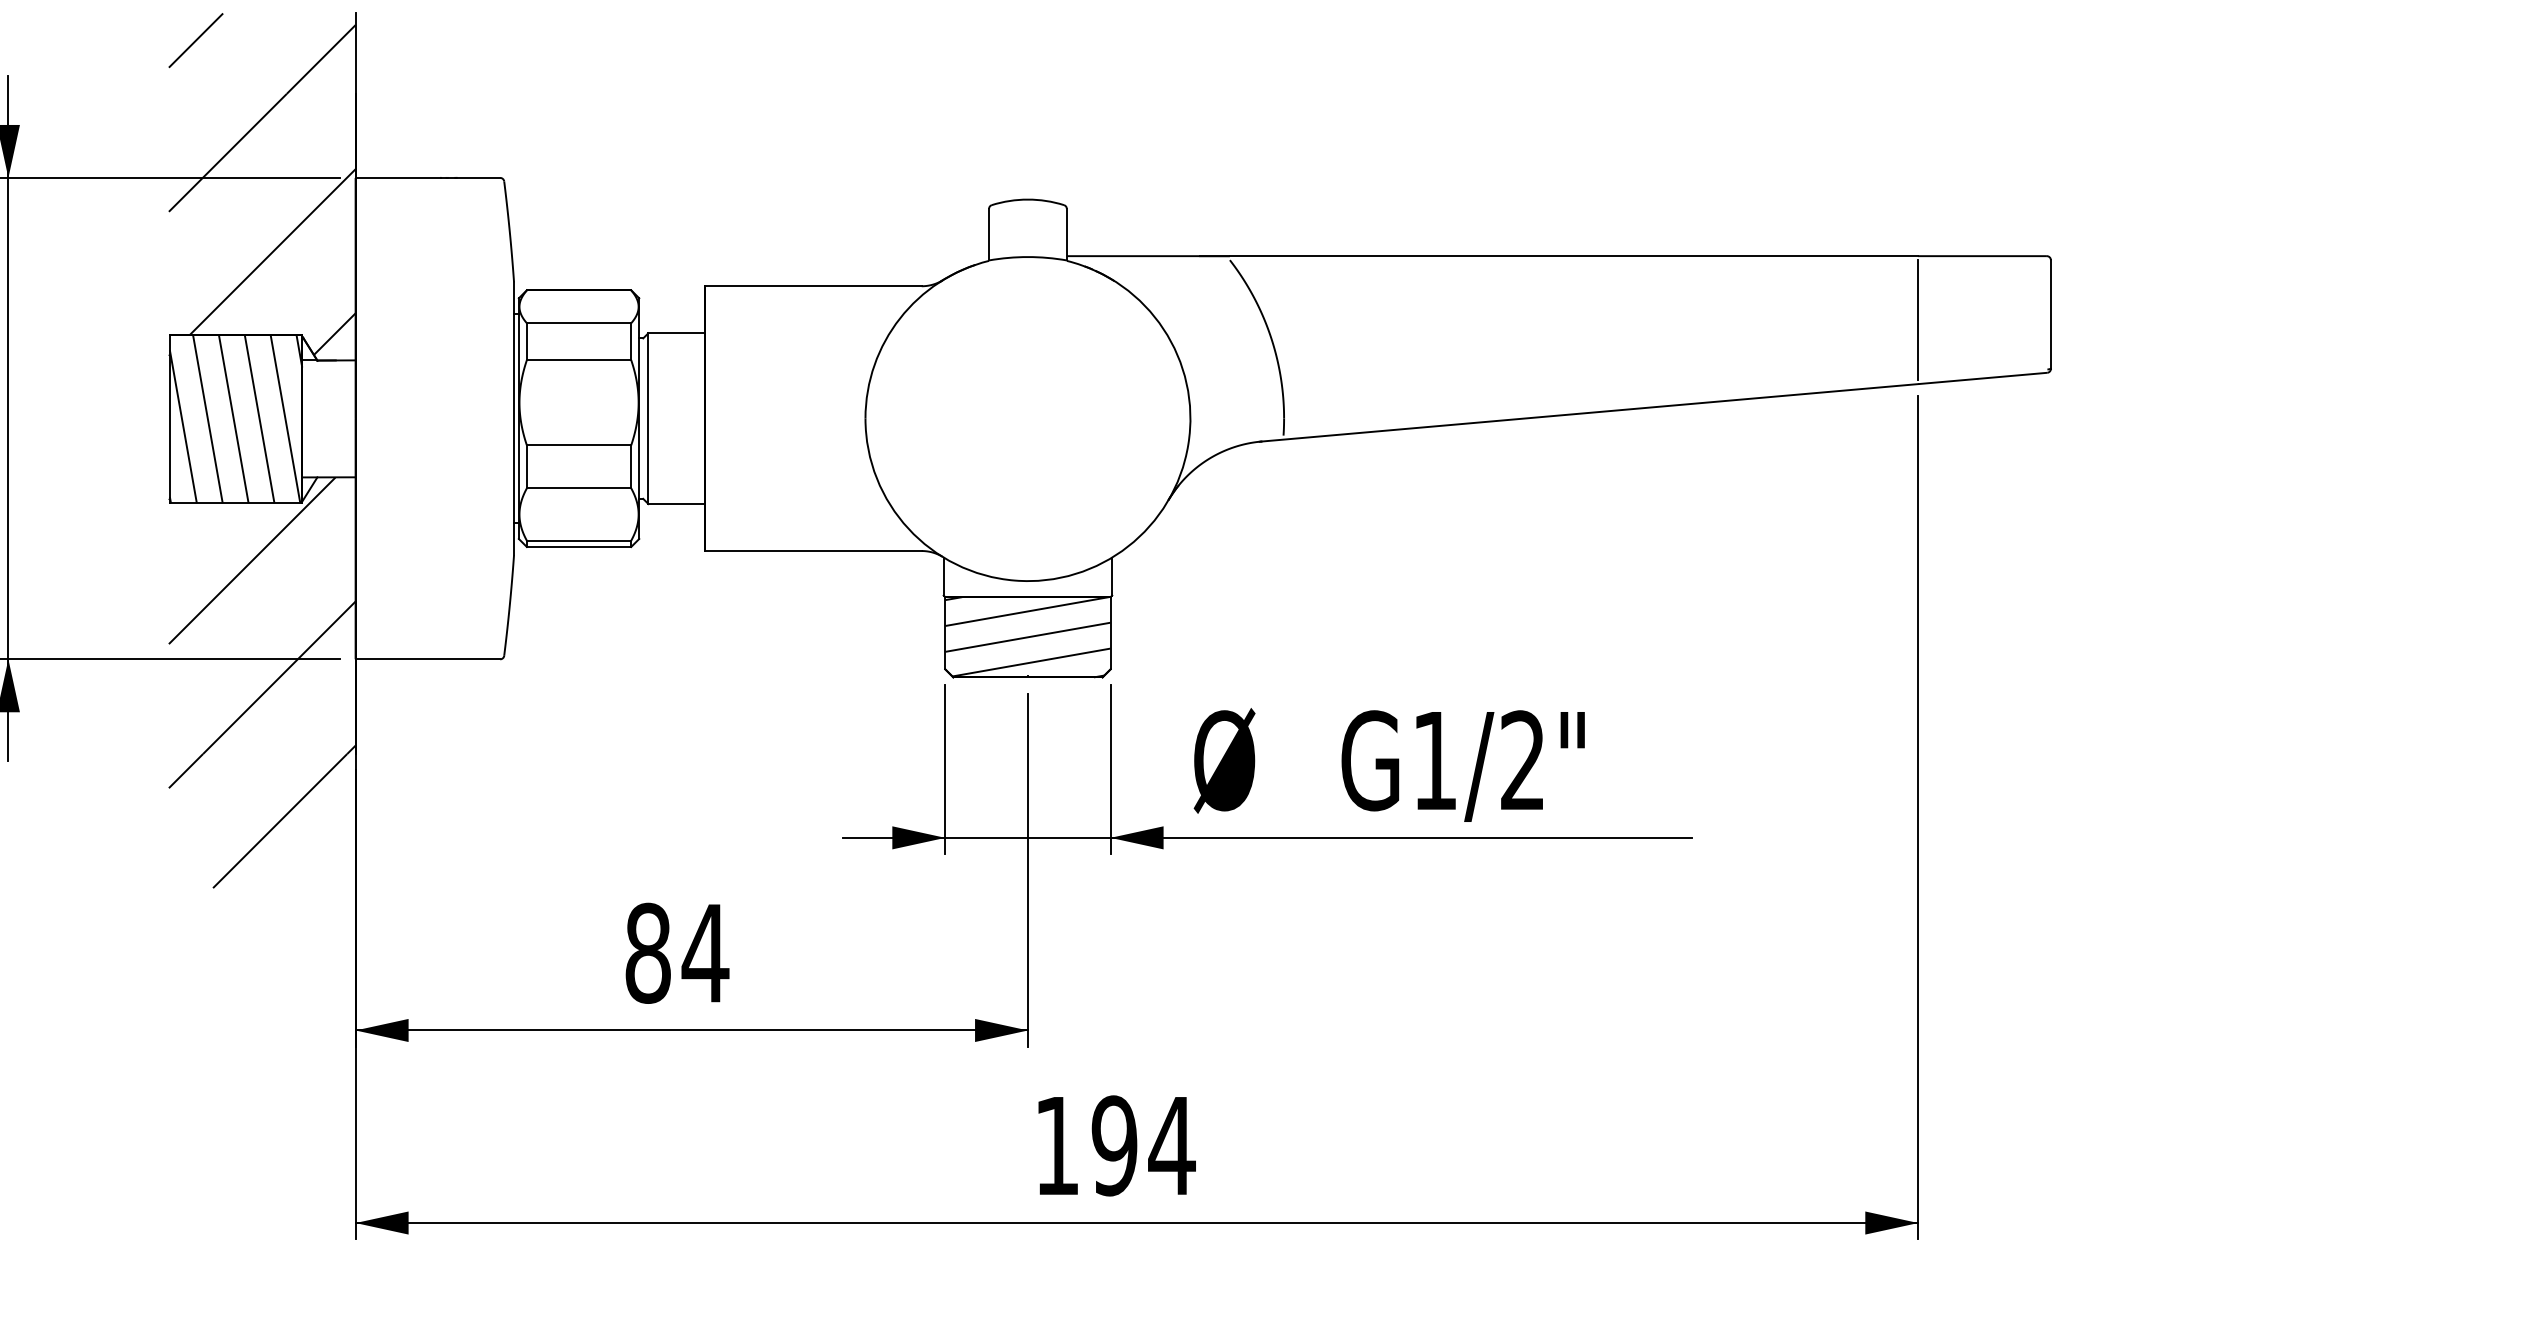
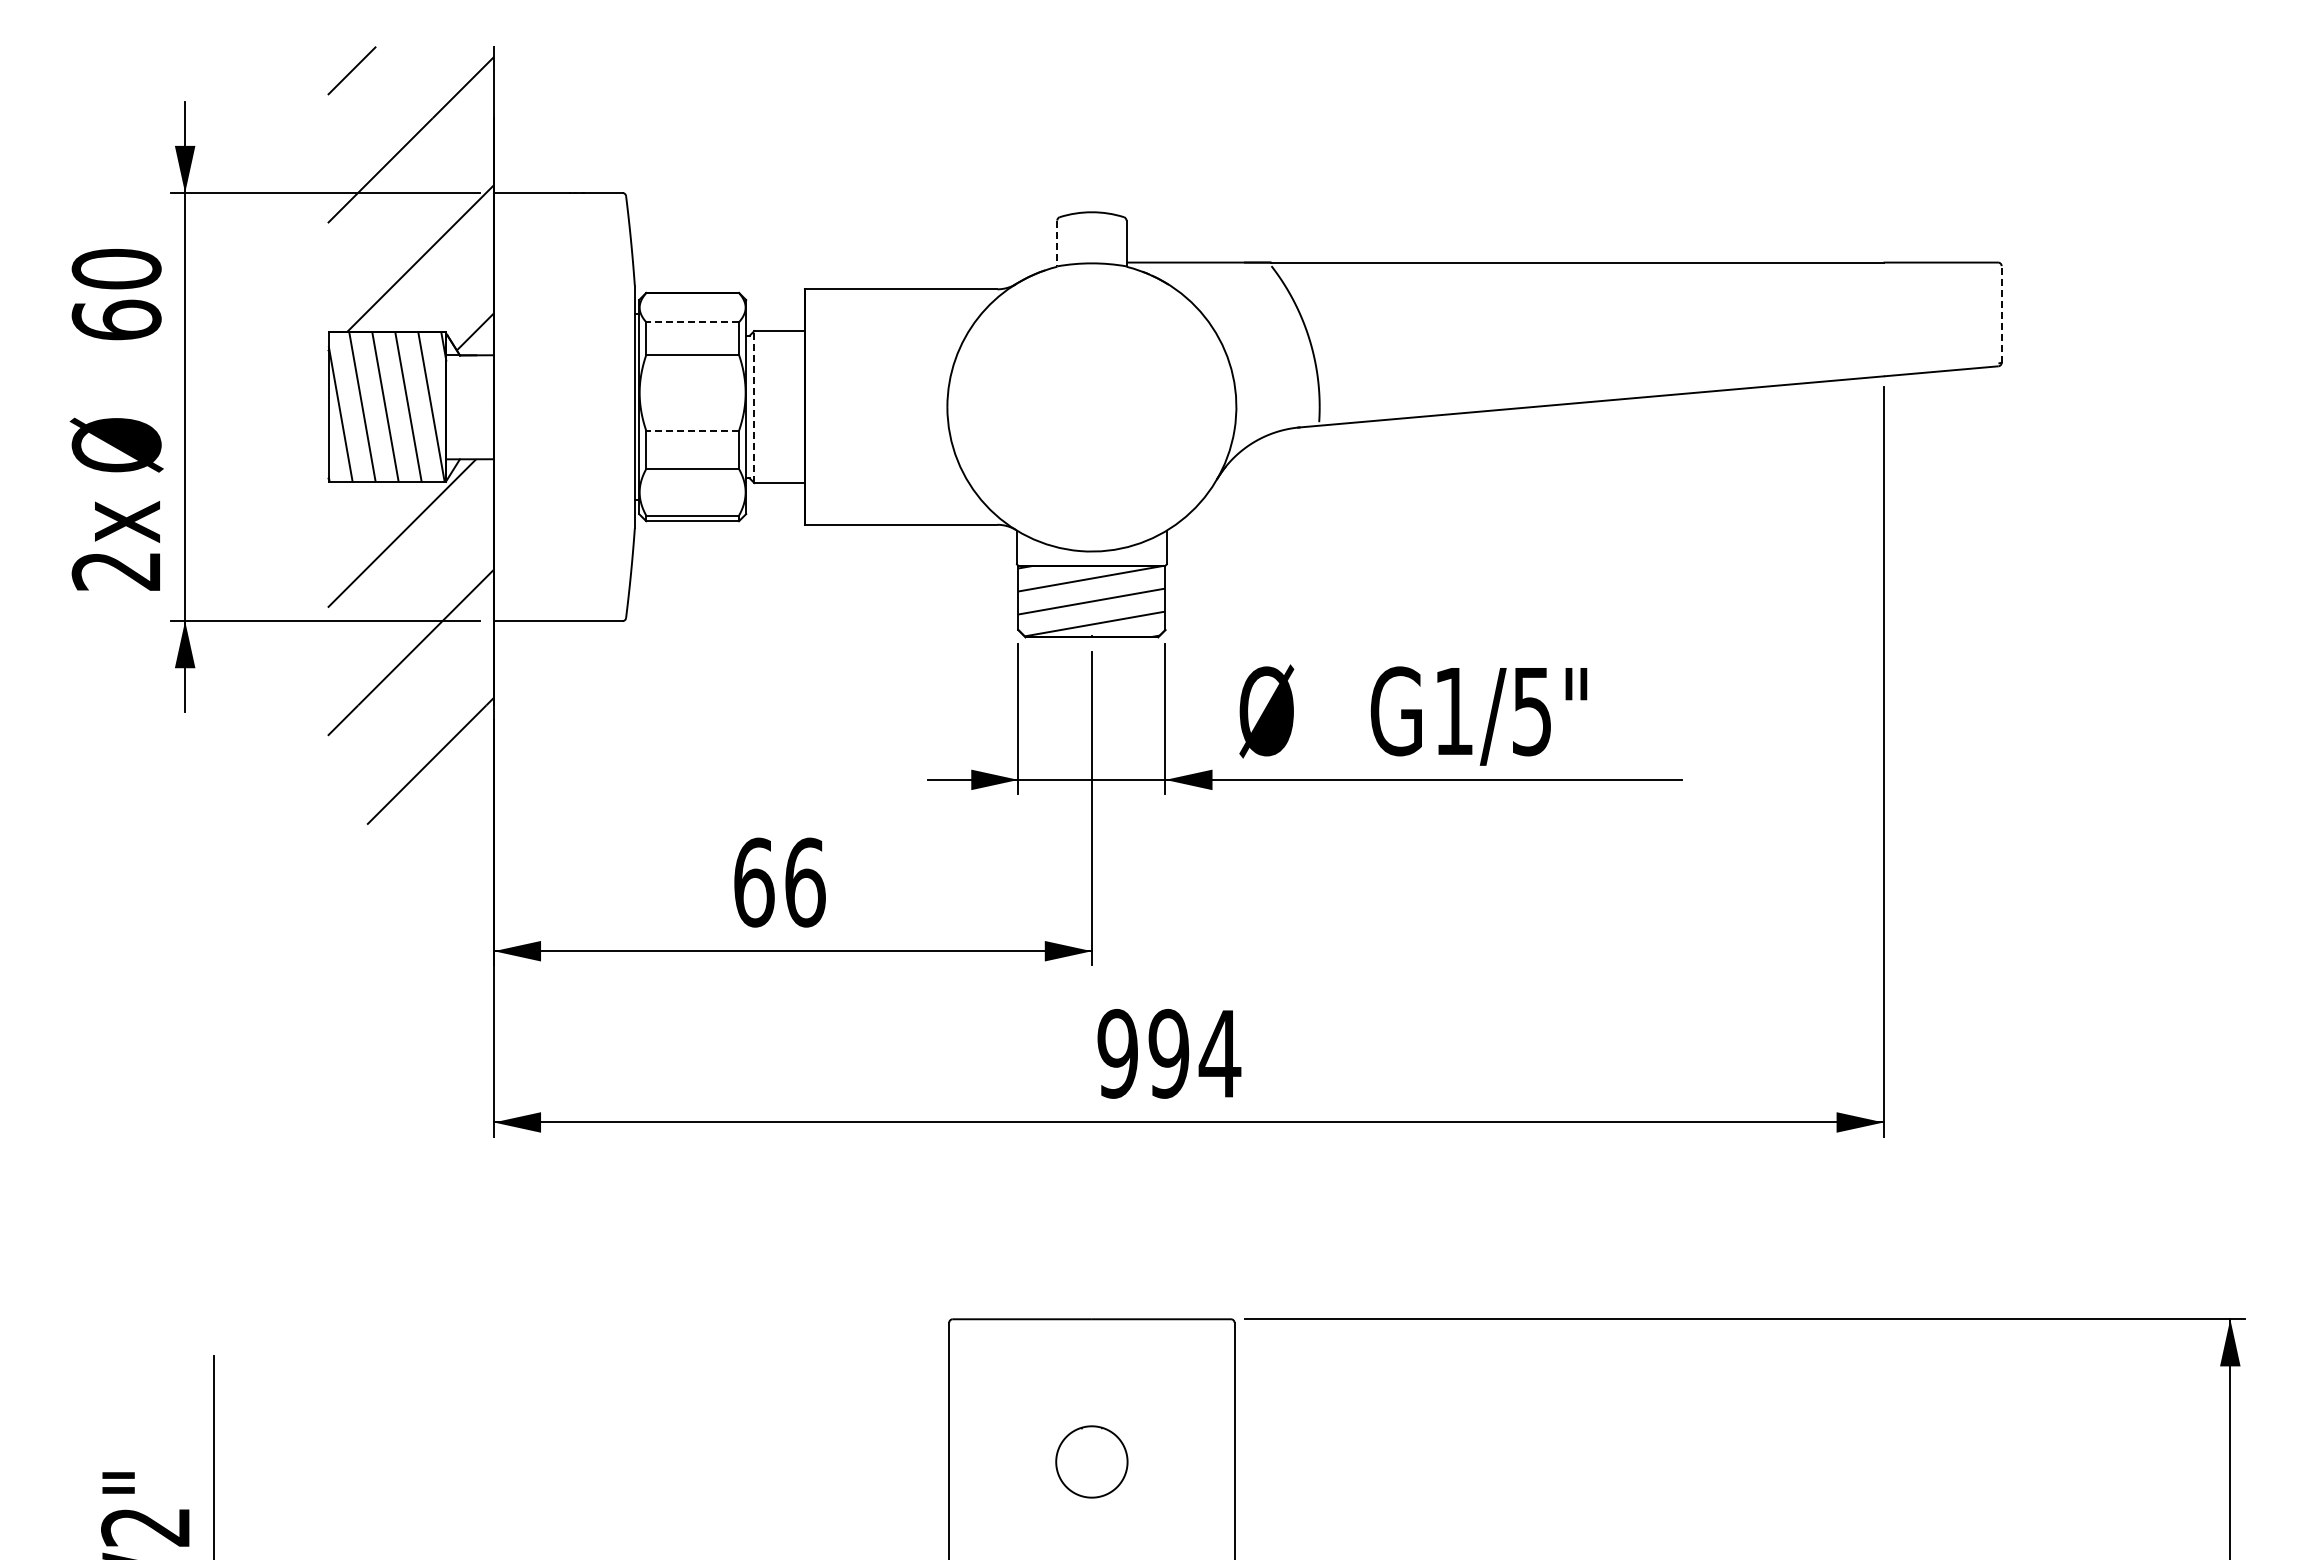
line: (989, 234) -> (1057, 243), solid -> dashed
line: (2050, 313) -> (2001, 313), solid -> dashed
line: (1918, 320) -> (1883, 319), removed
line: (578, 323) -> (692, 322), solid -> dashed
line: (648, 419) -> (754, 407), solid -> dashed
line: (578, 444) -> (692, 430), solid -> dashed
text: (1522, 760) -> (1531, 711), G1/2" -> G1/5"
text: (677, 953) -> (780, 882), 84 -> 66
text: (1056, 1145) -> (1117, 1053), 194 -> 994

